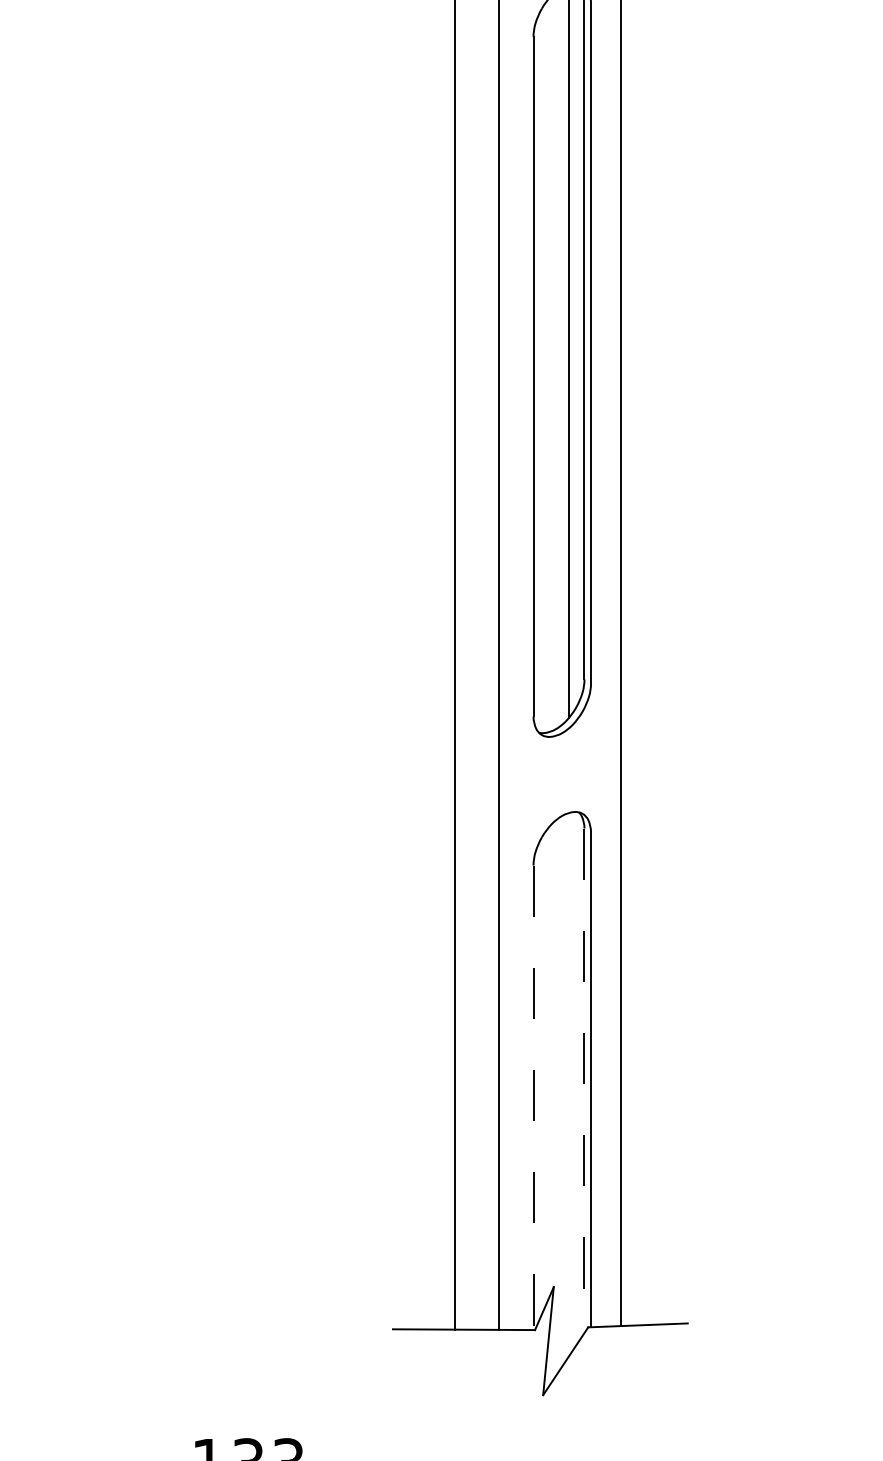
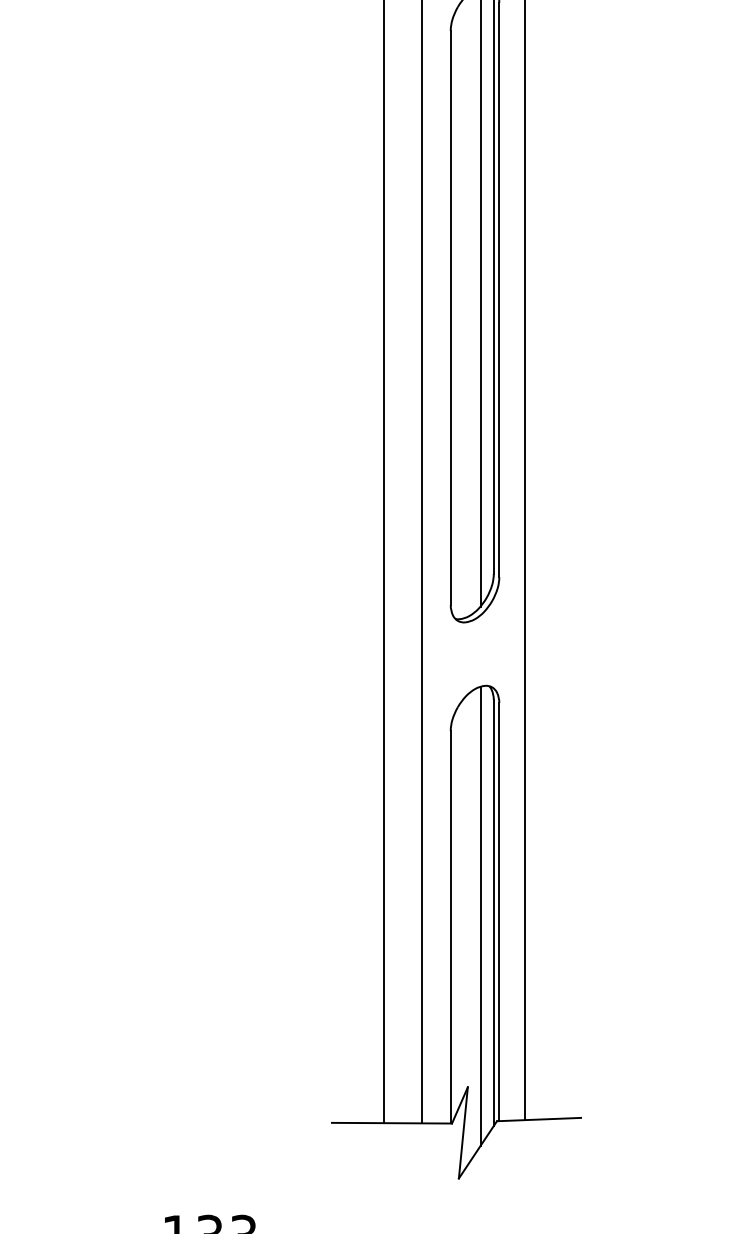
line: (584, 1081) -> (493, 913), dashed -> solid
line: (568, 1084) -> (480, 916), added
line: (533, 1098) -> (450, 927), dashed -> solid

